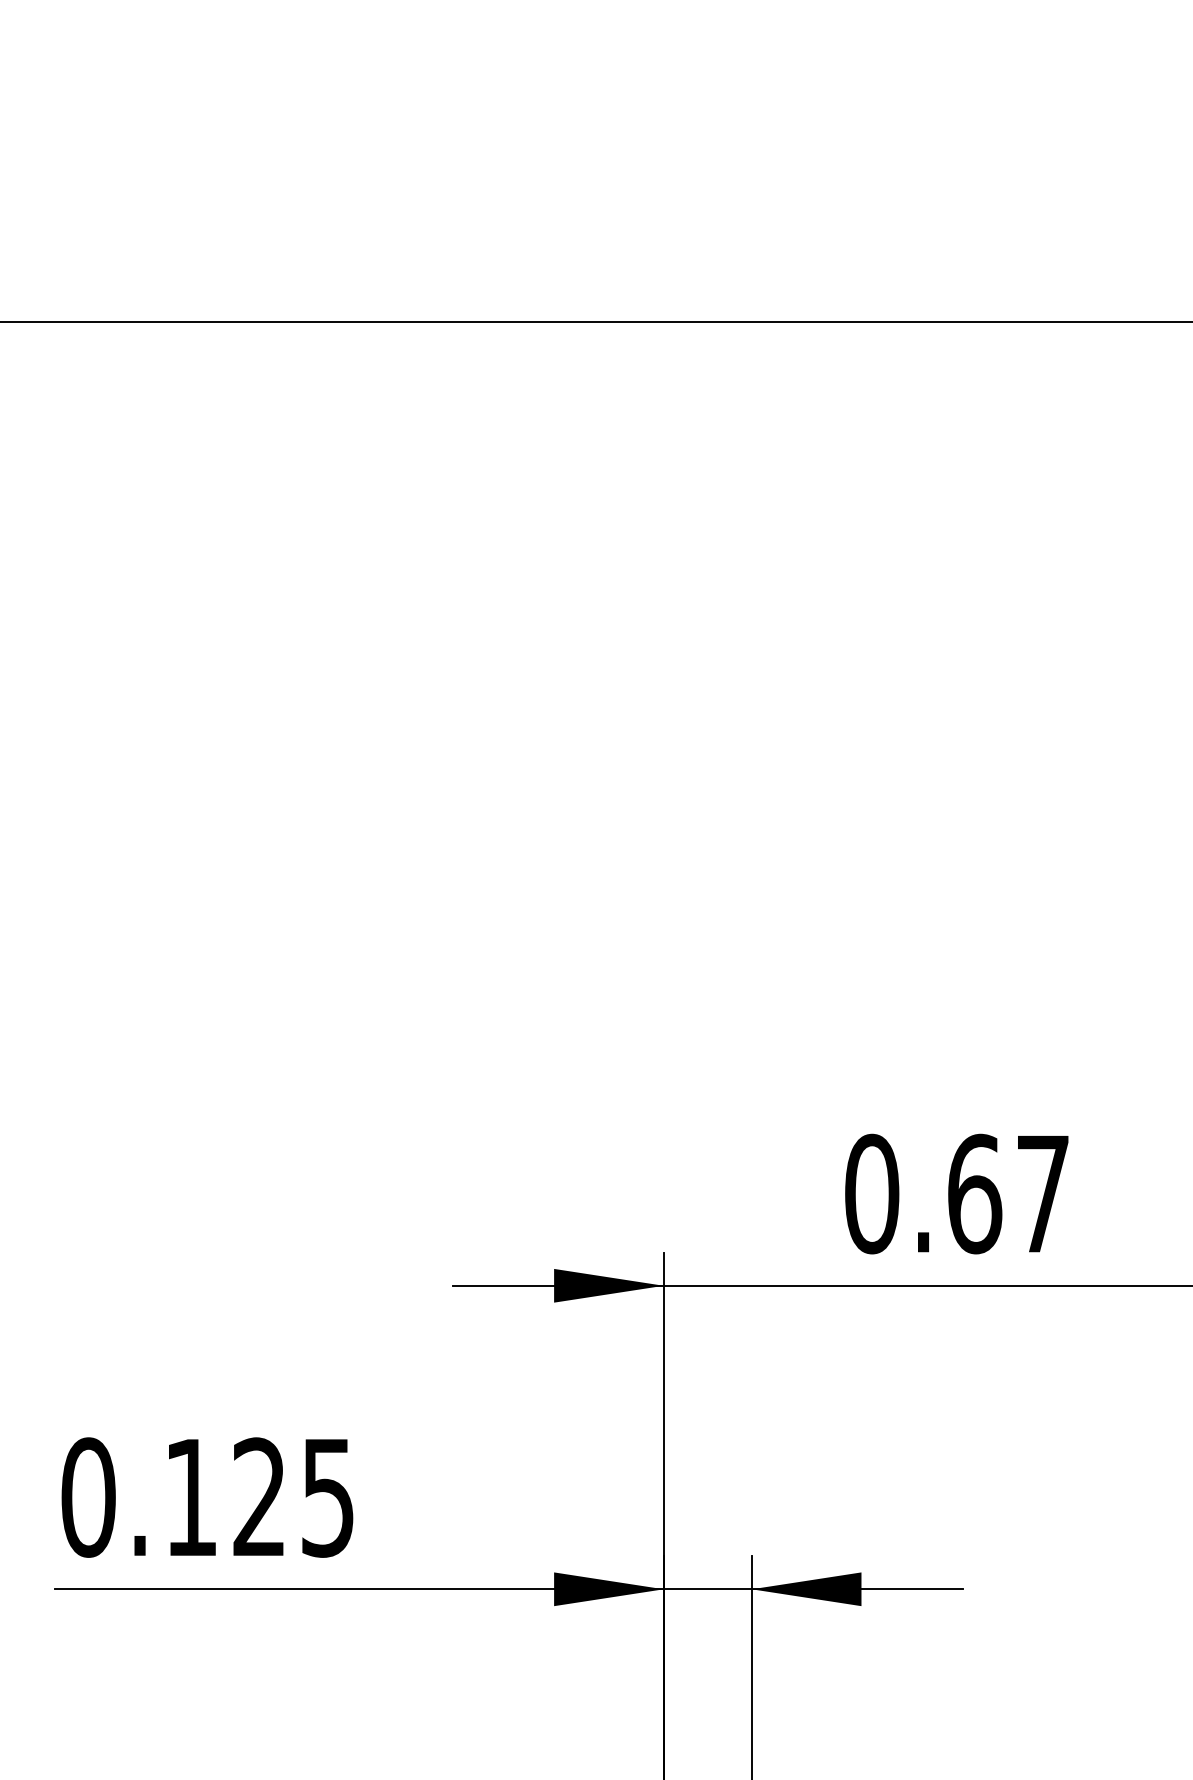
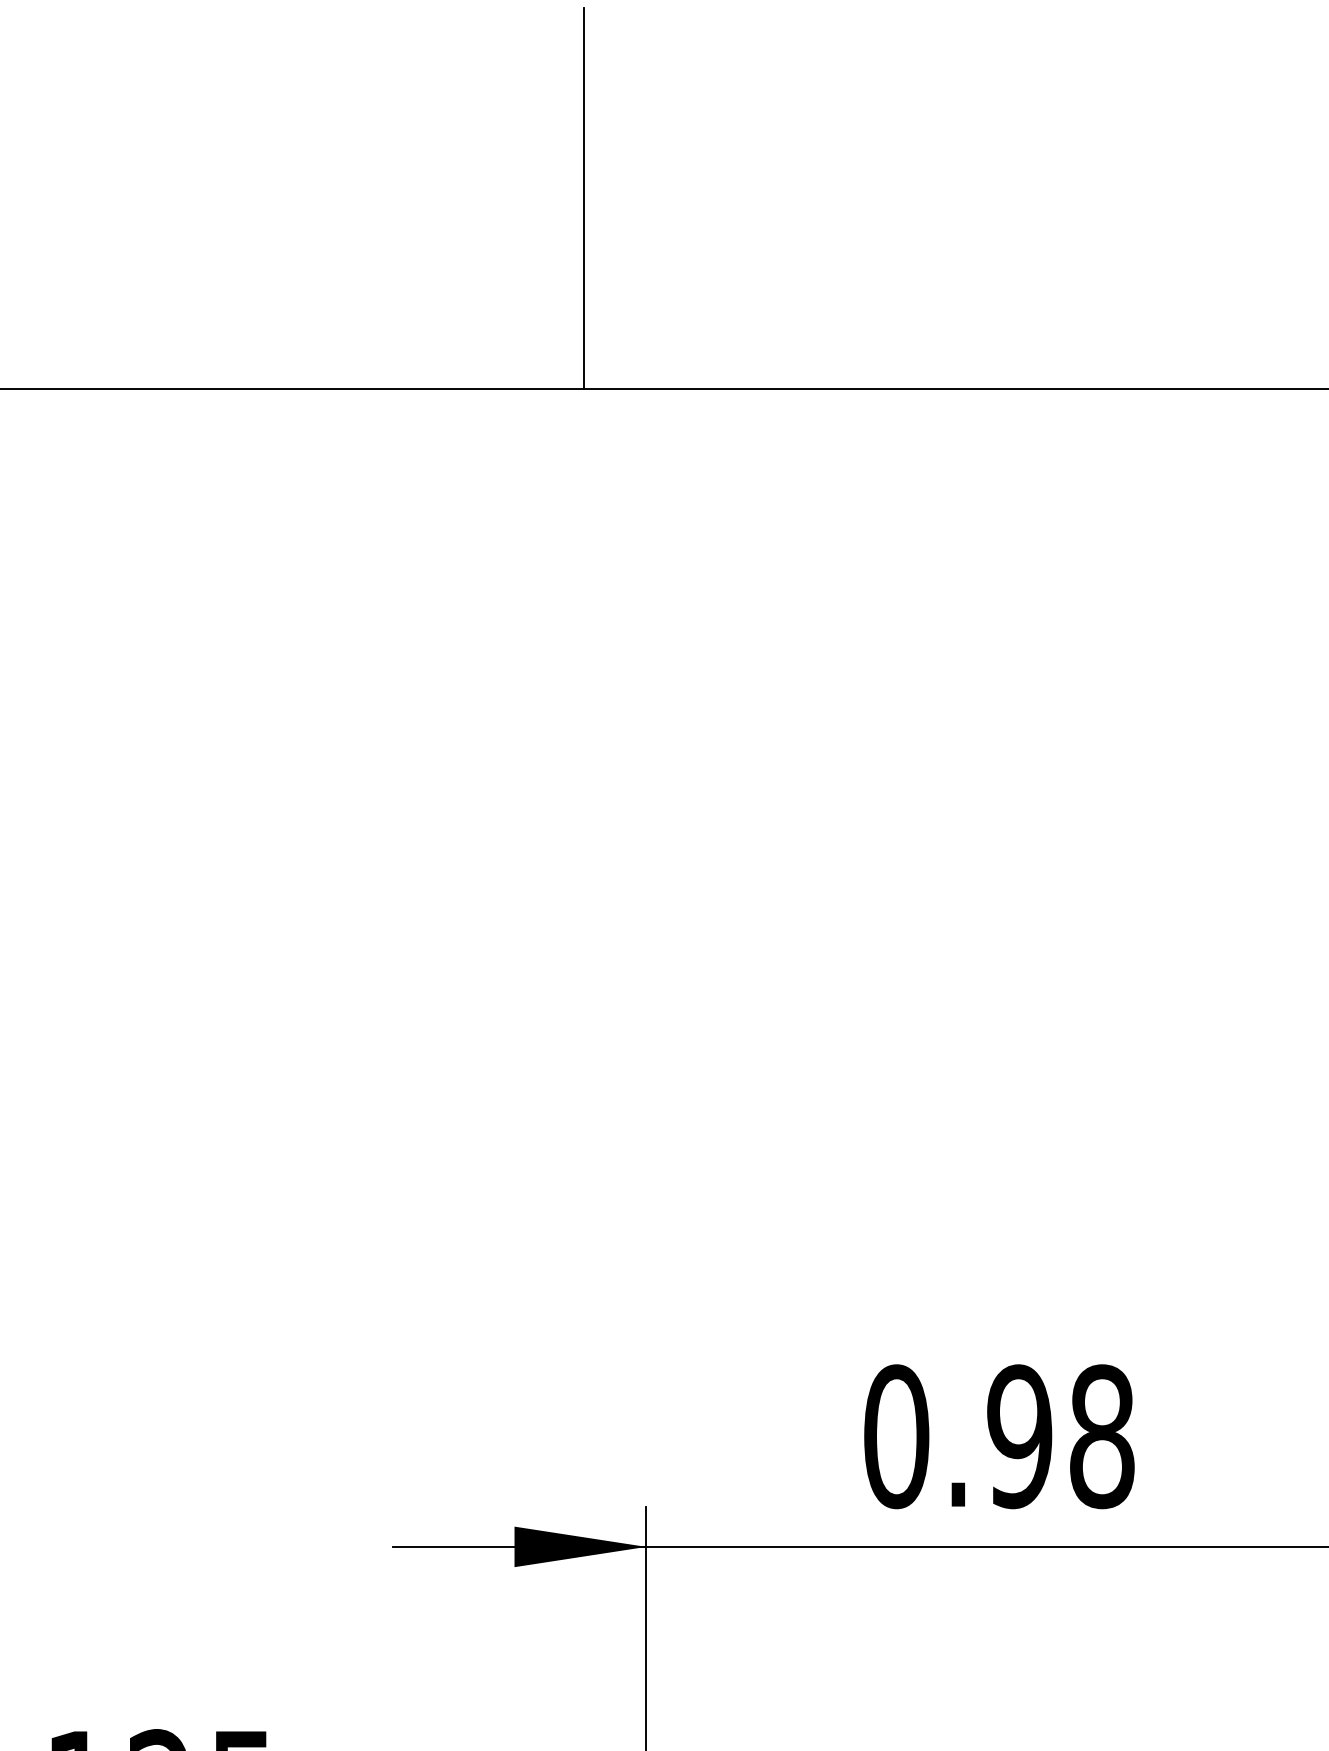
line: (611, 163) -> (583, 198), added
text: (1008, 1193) -> (1060, 1436), 0.67 -> 0.98

